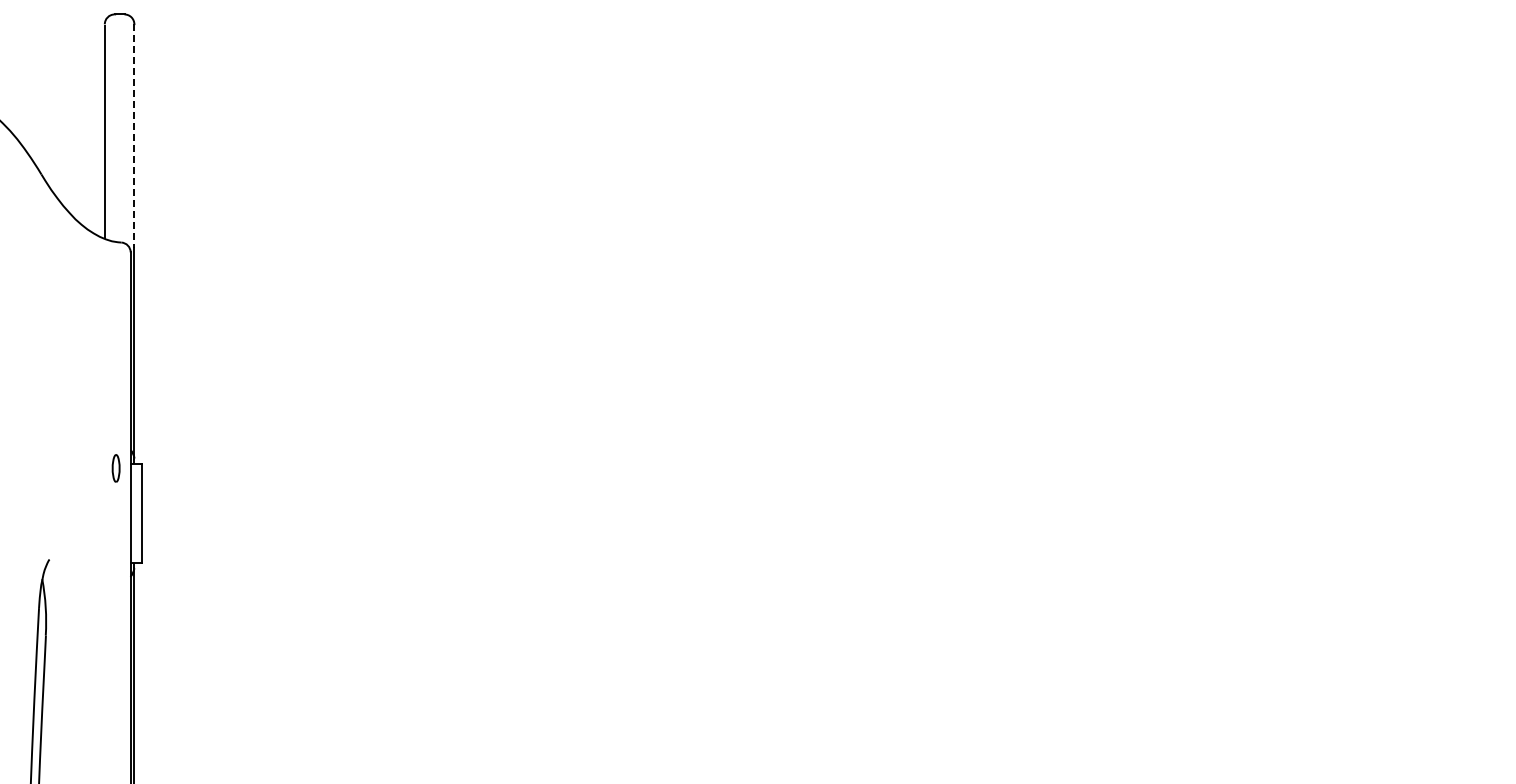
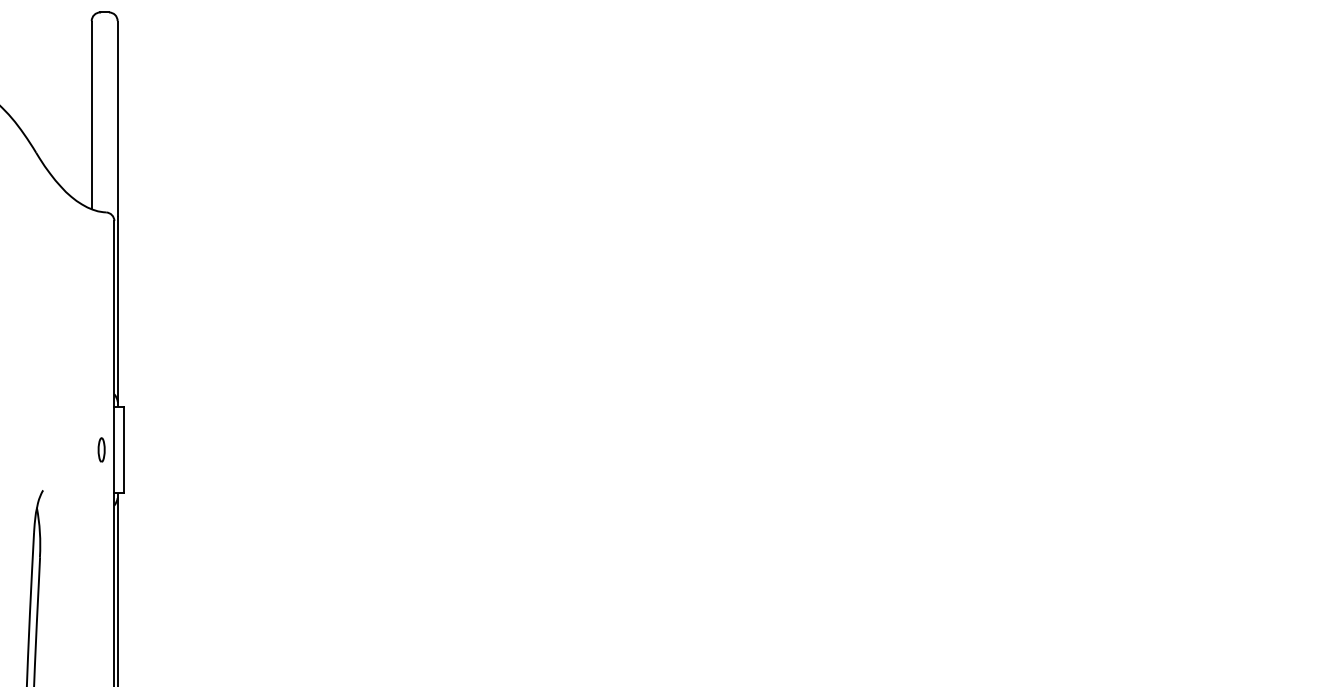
line: (134, 136) -> (117, 119), dashed -> solid
part: (115, 468) -> (101, 450), moved

